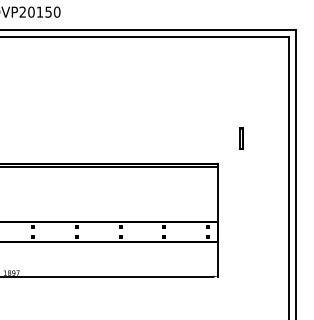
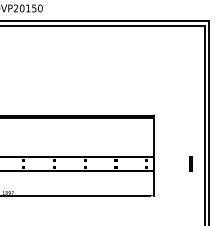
line: (241, 138) -> (190, 163), moved

